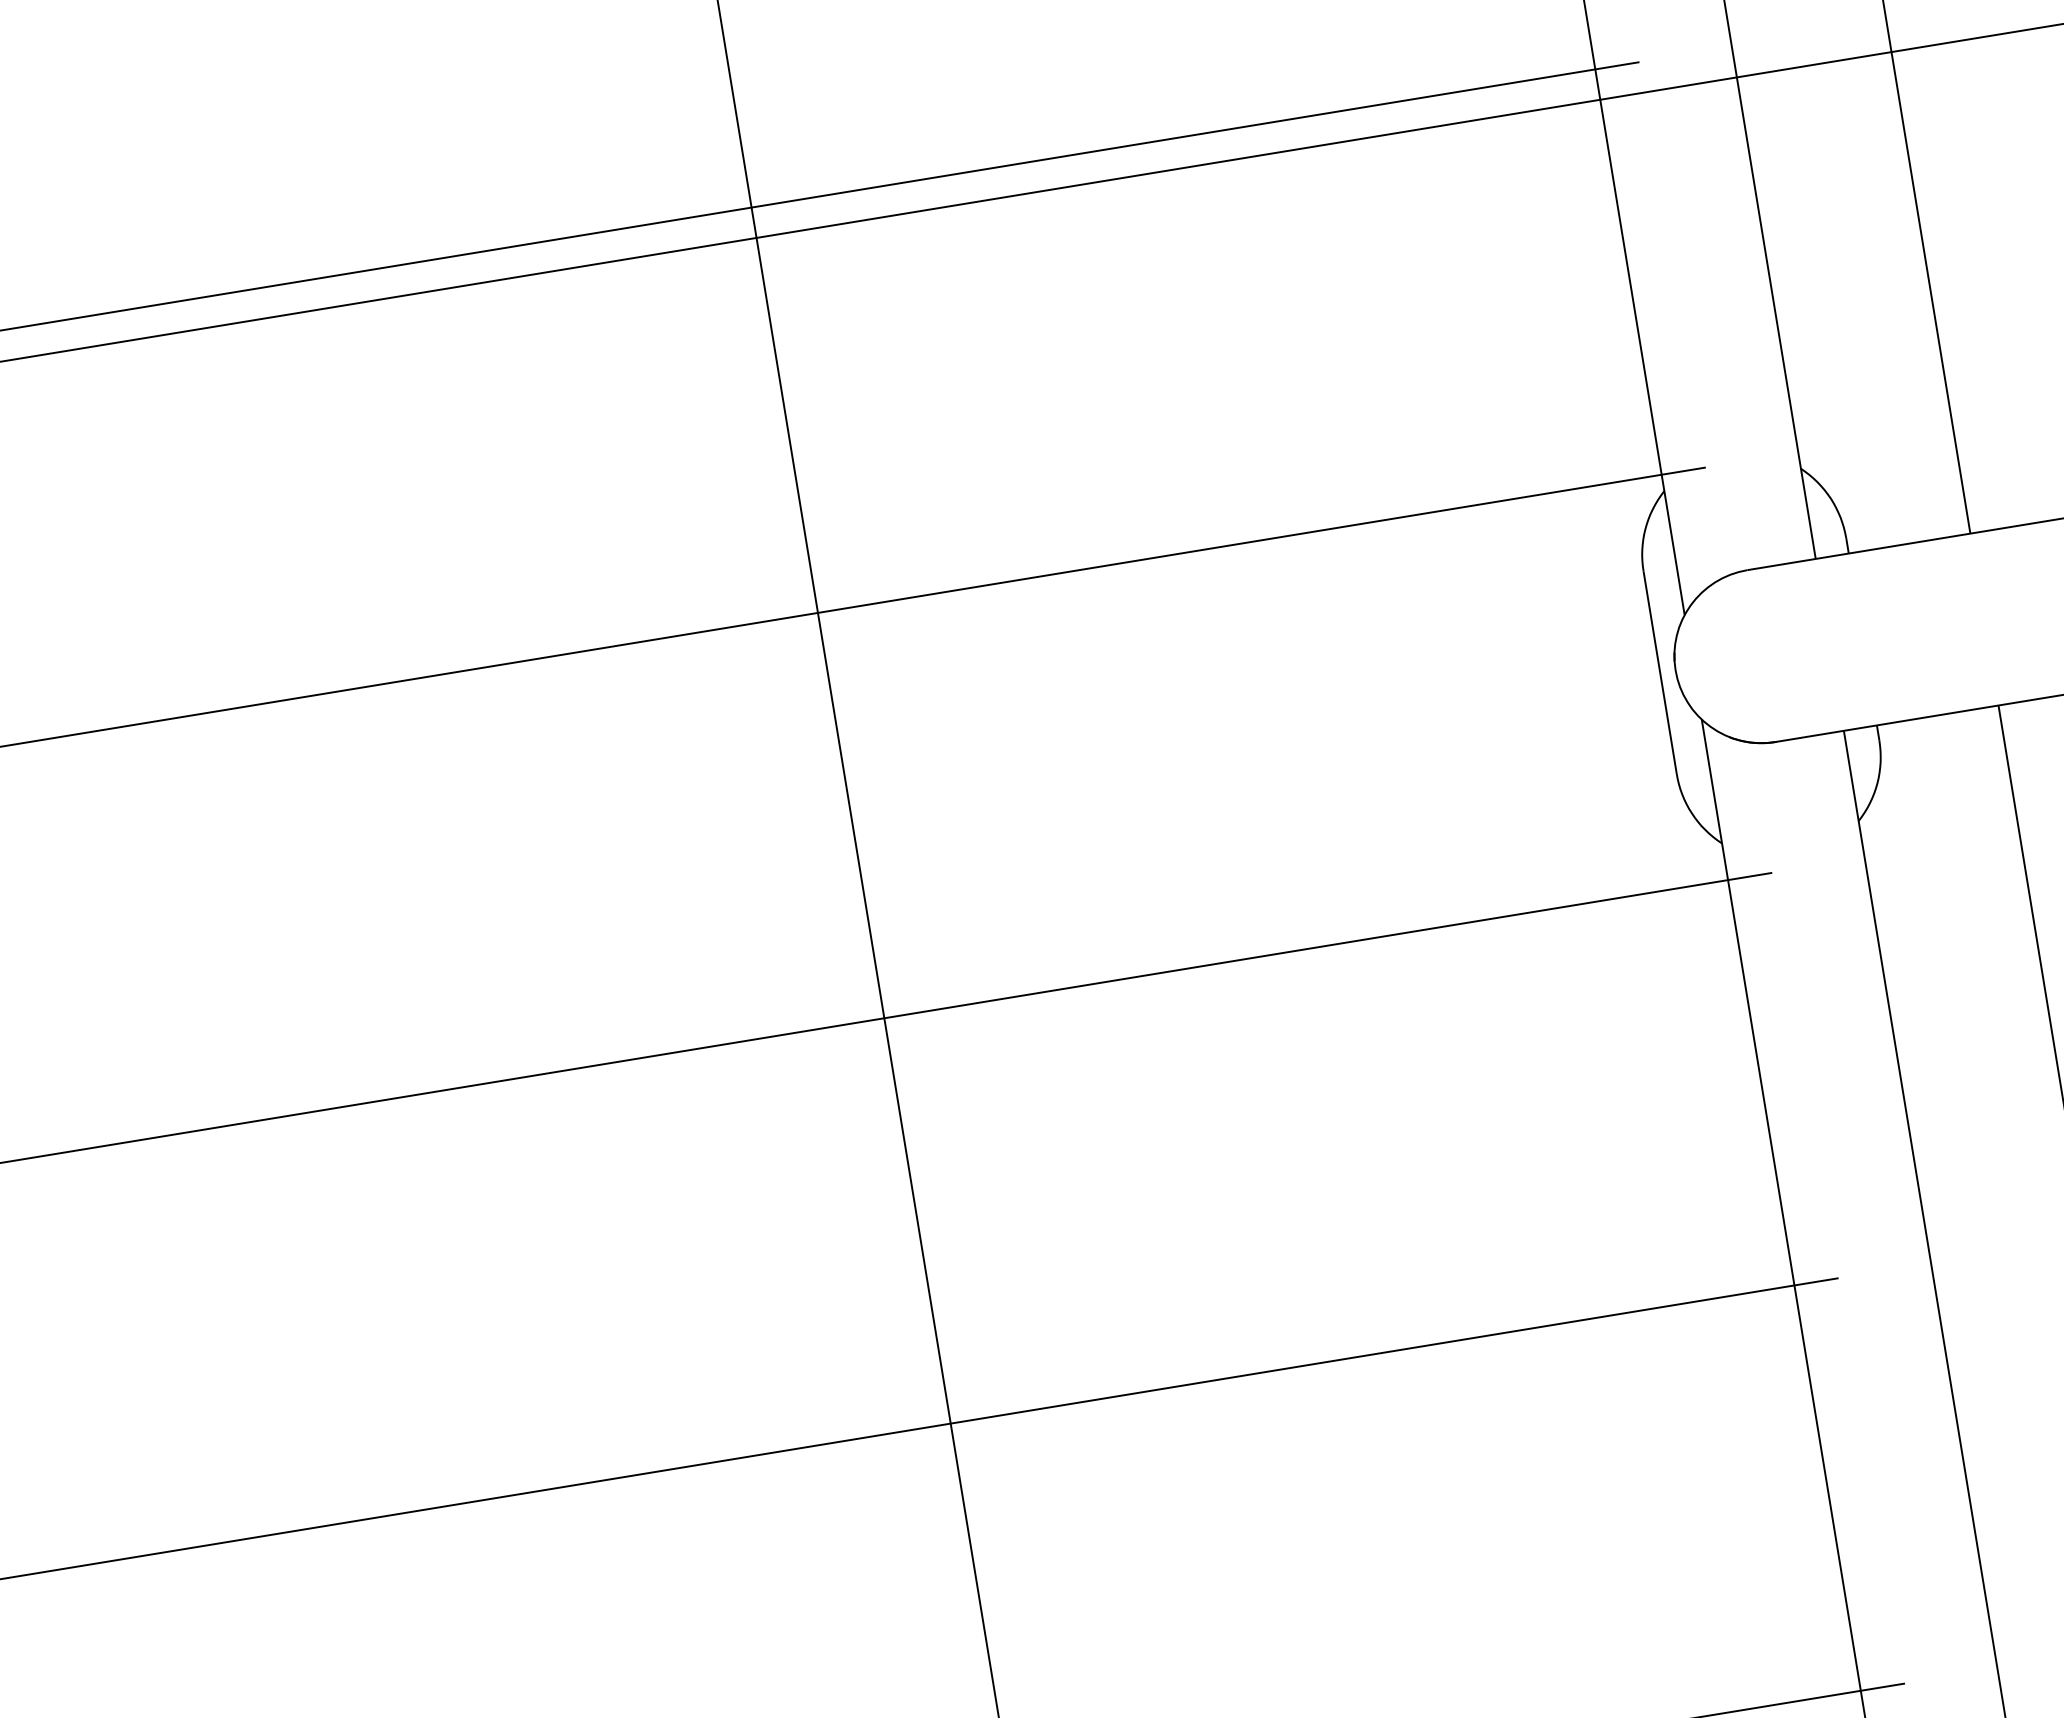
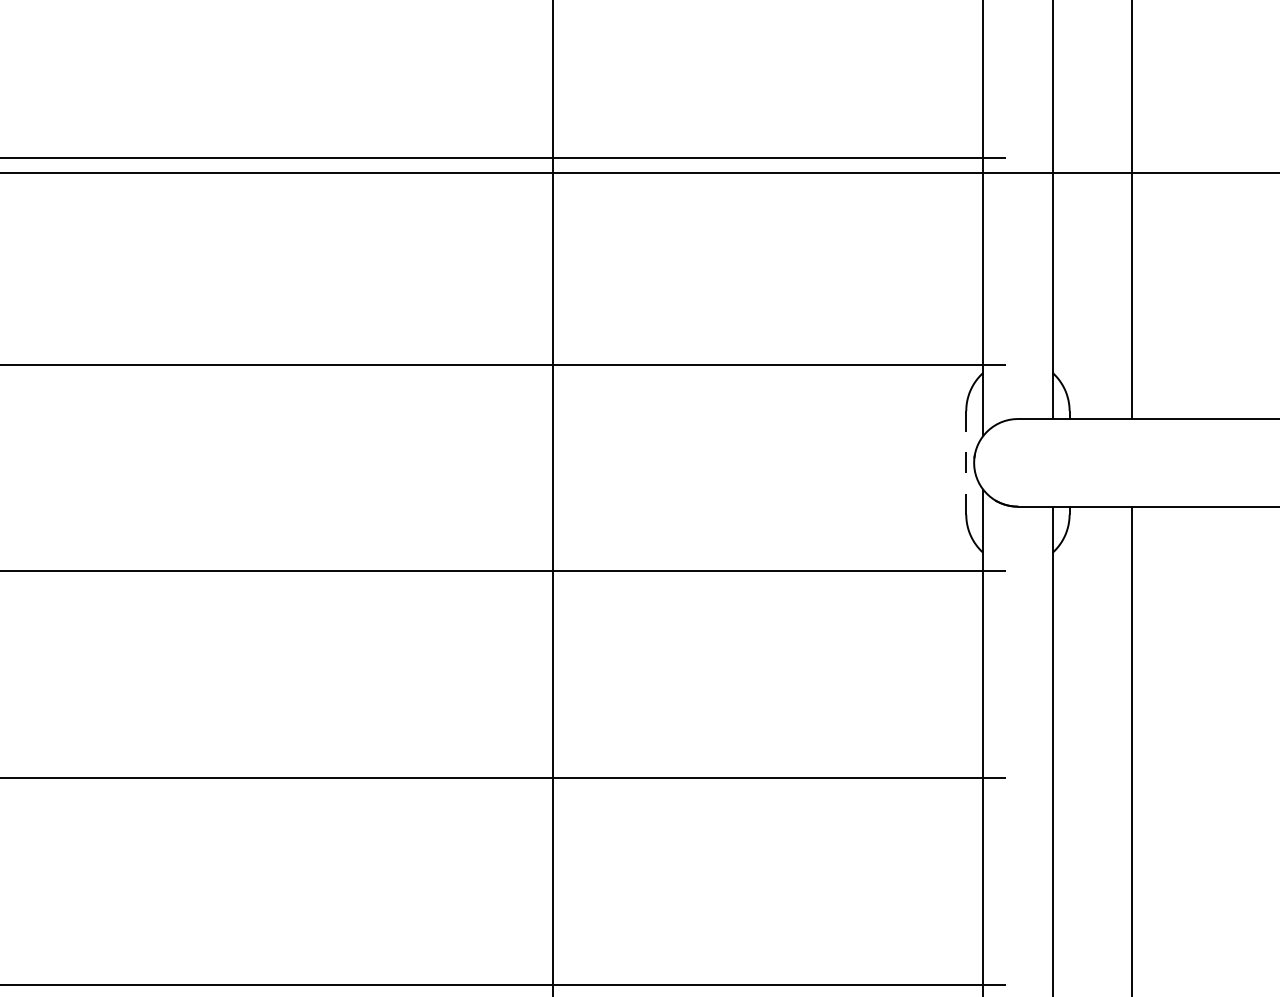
line: (1660, 671) -> (966, 462), solid -> dashed

